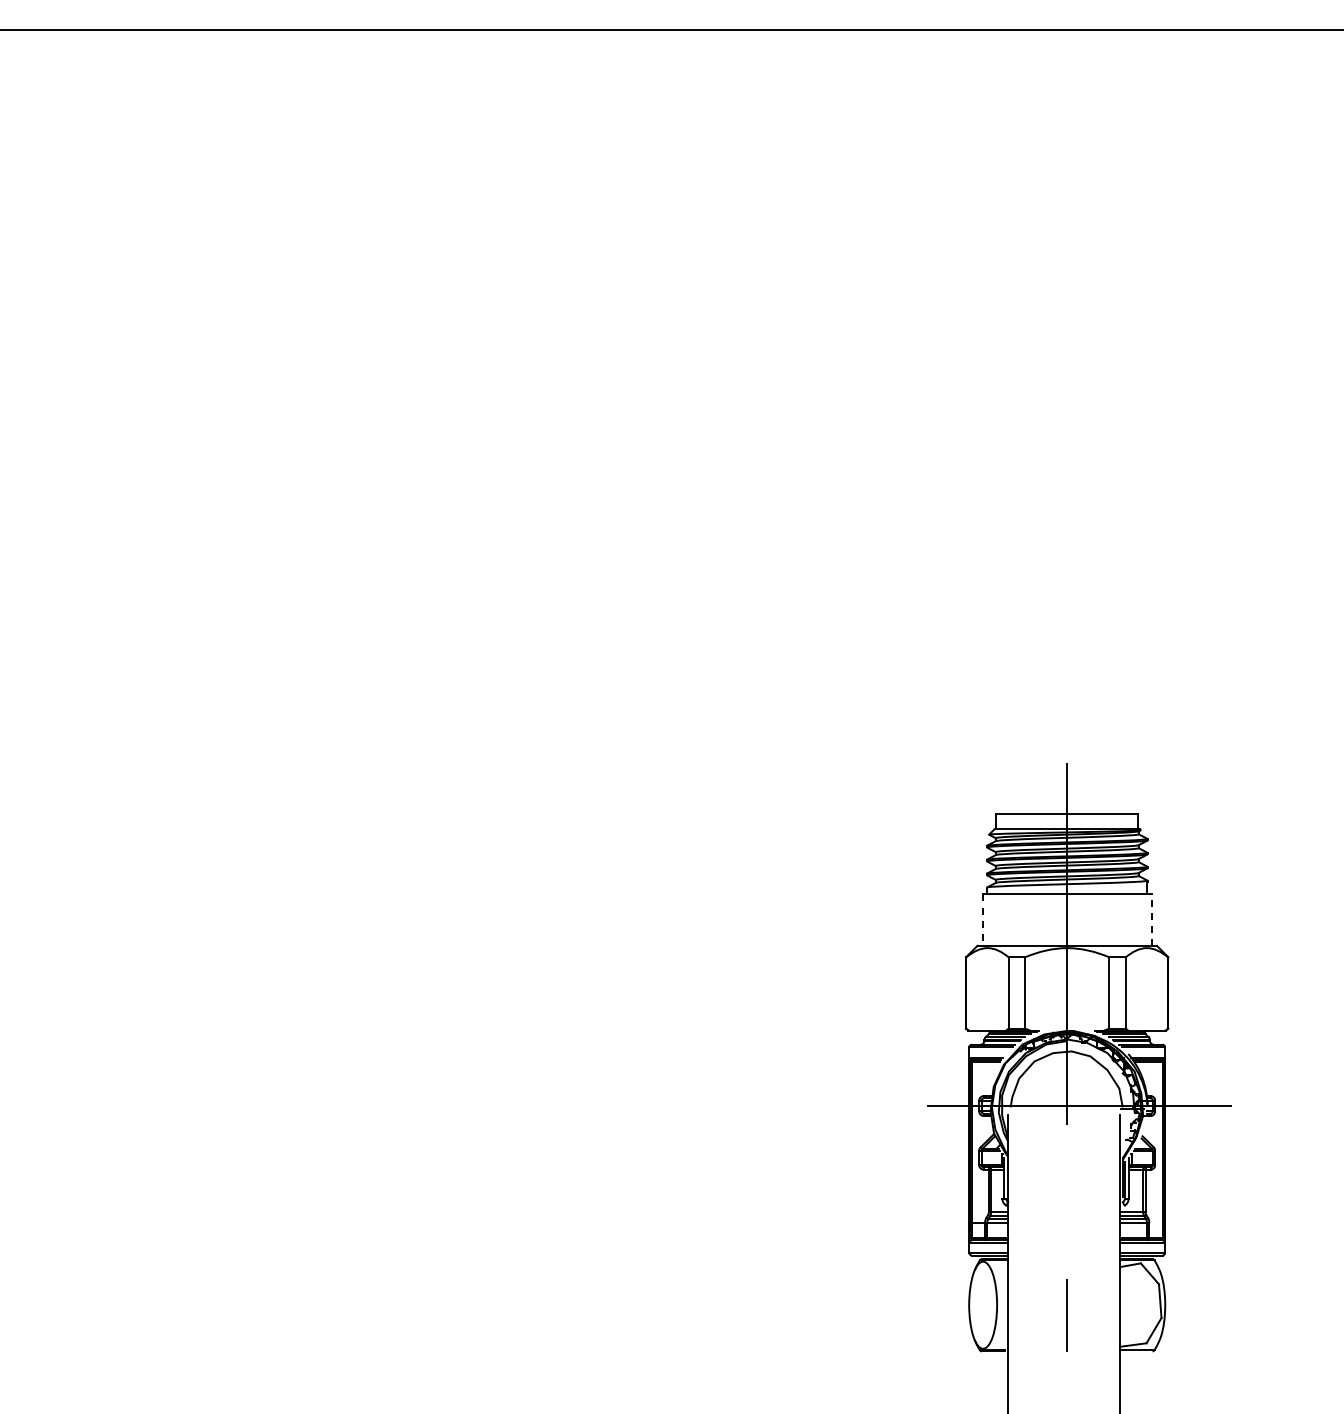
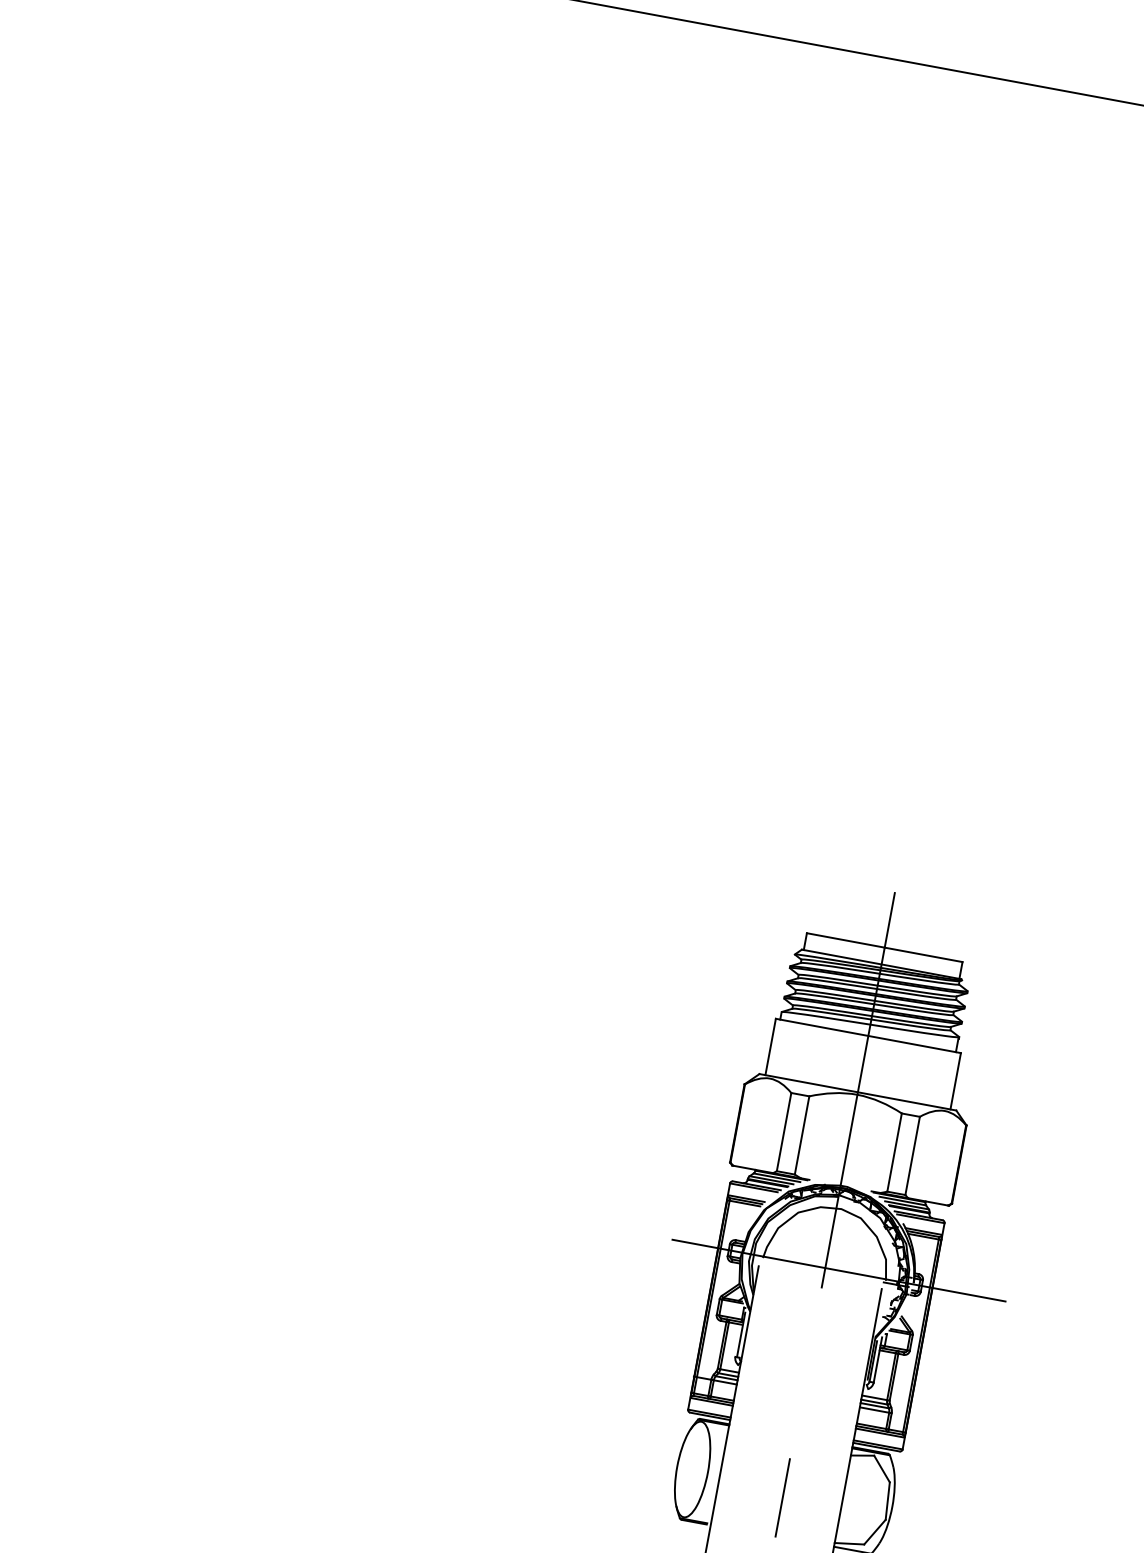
line: (982, 920) -> (770, 1047), dashed -> solid
line: (1151, 920) -> (955, 1081), dashed -> solid

